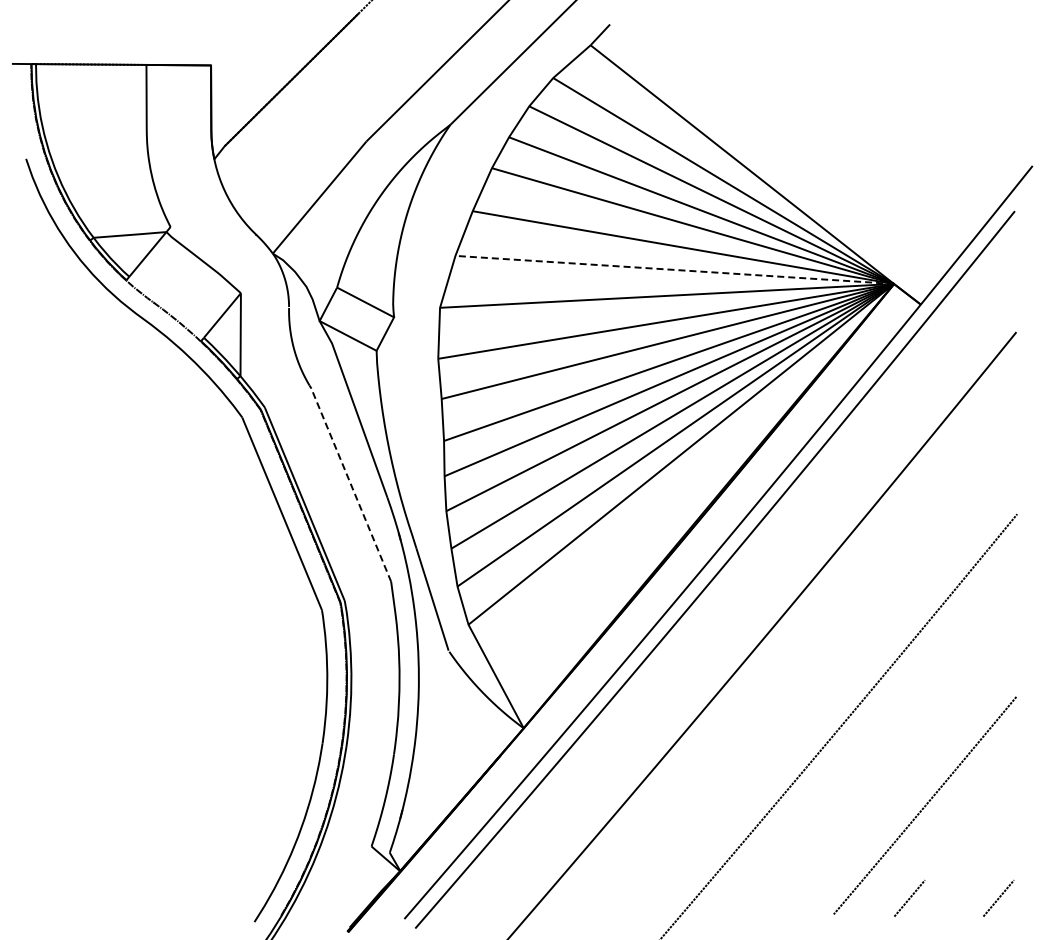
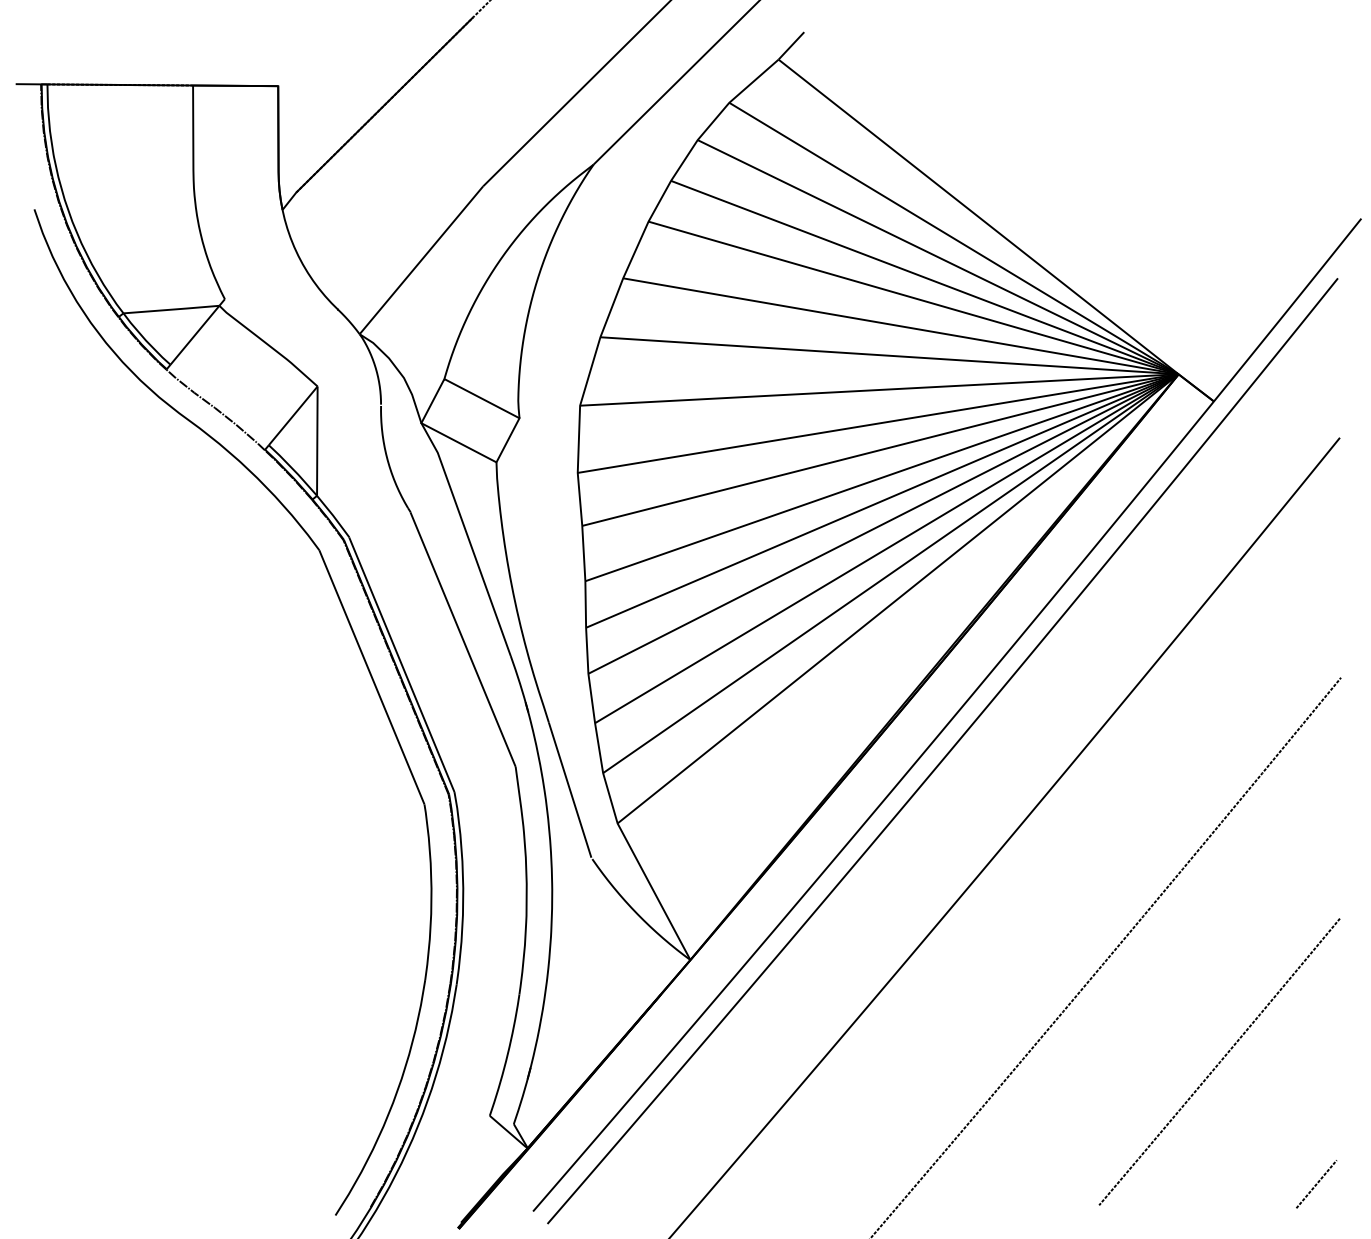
line: (674, 269) -> (889, 355), dashed -> solid
line: (351, 485) -> (463, 639), dashed -> solid
line: (909, 897) -> (1198, 1183), removed

